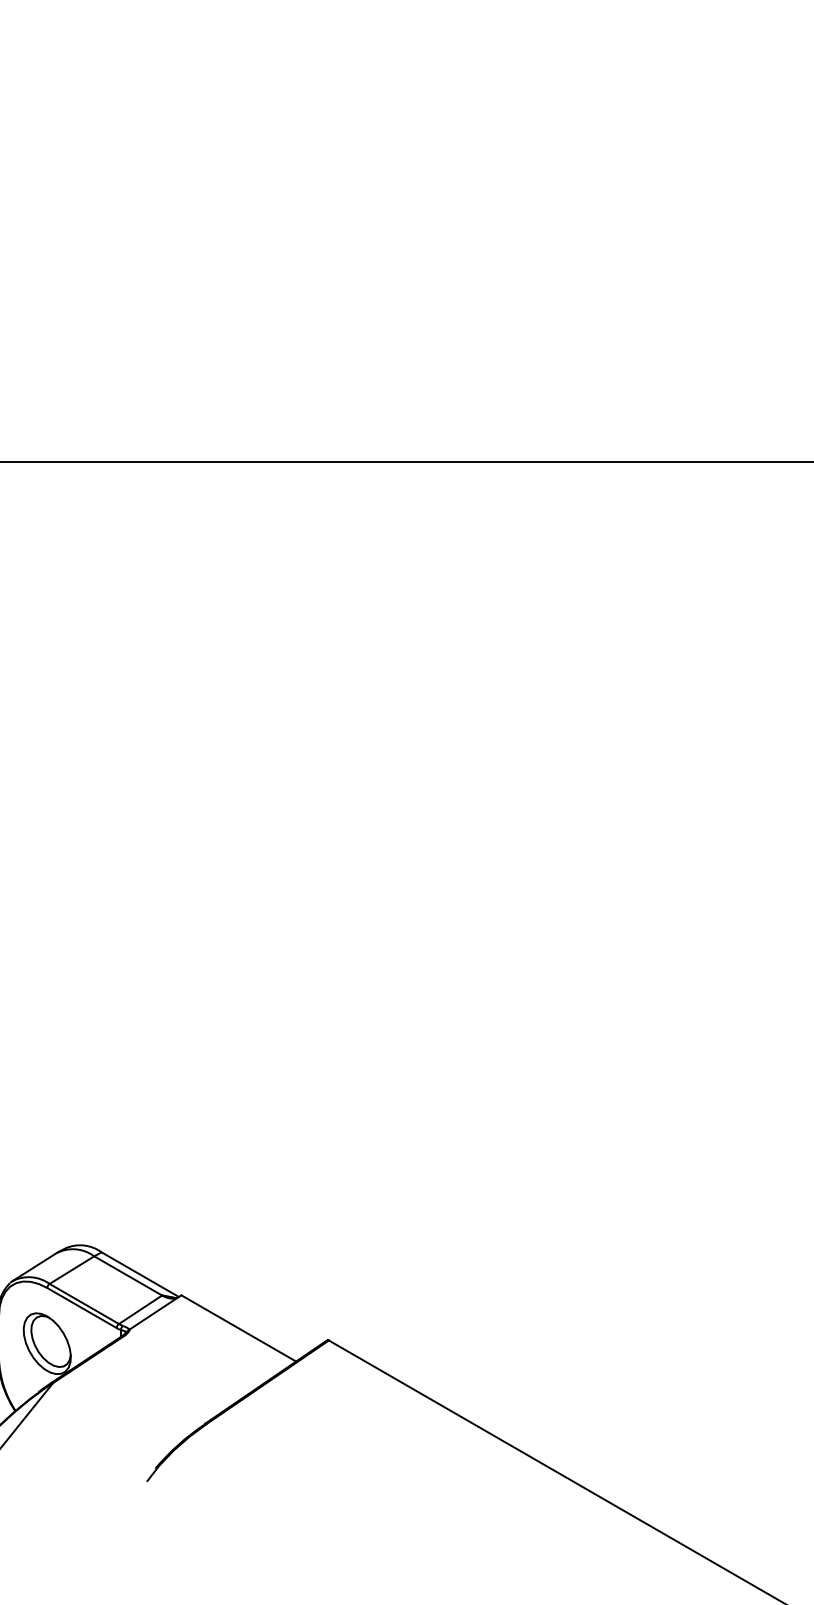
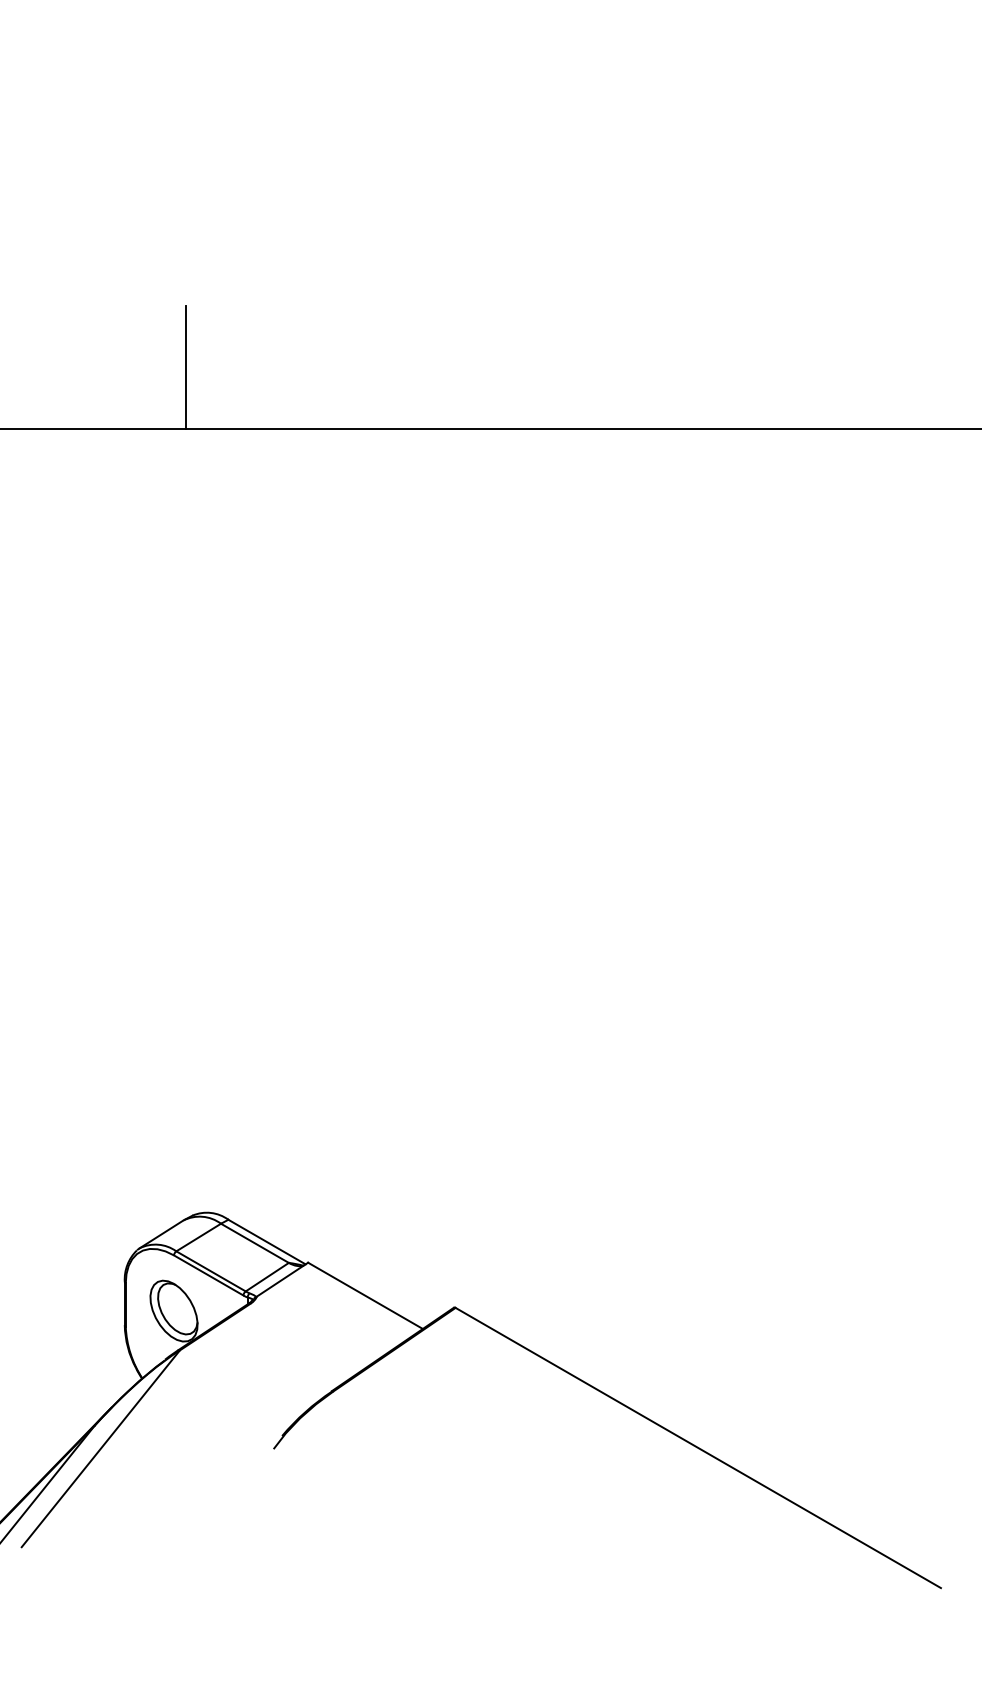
line: (59, 400) -> (186, 367), added

